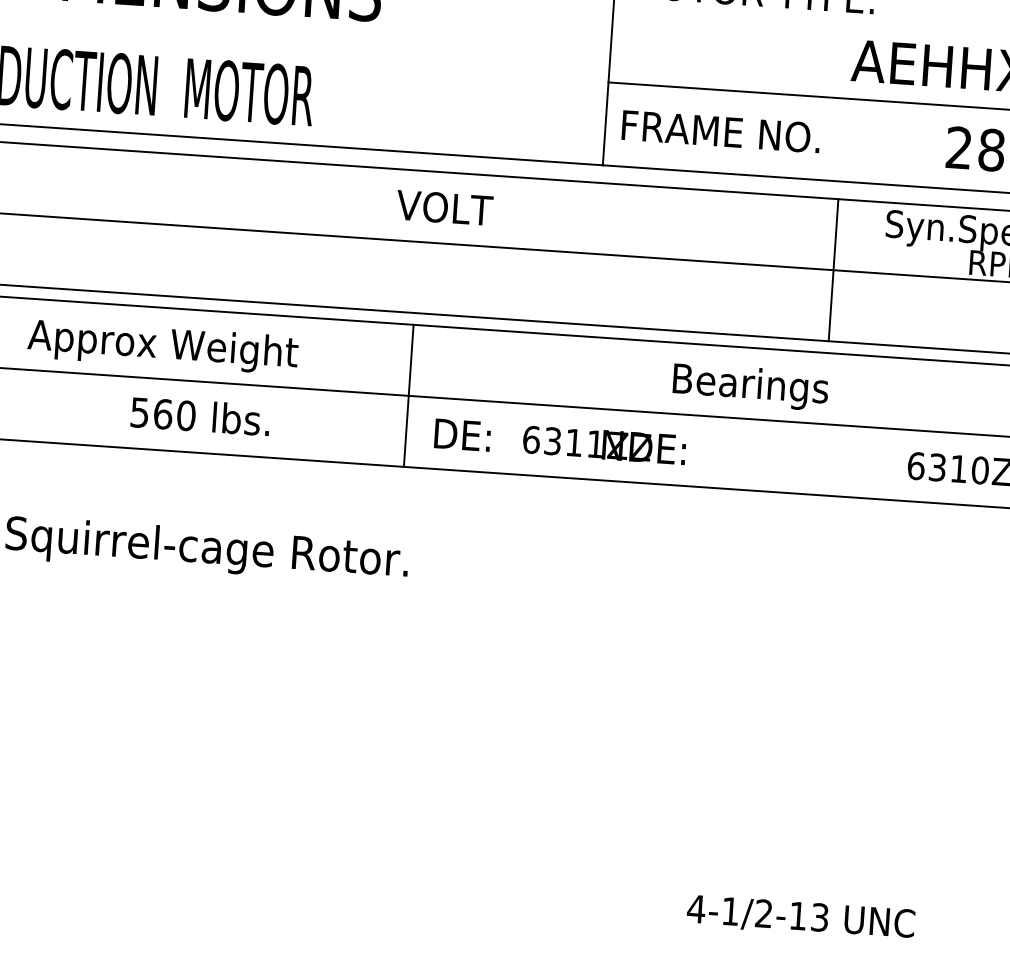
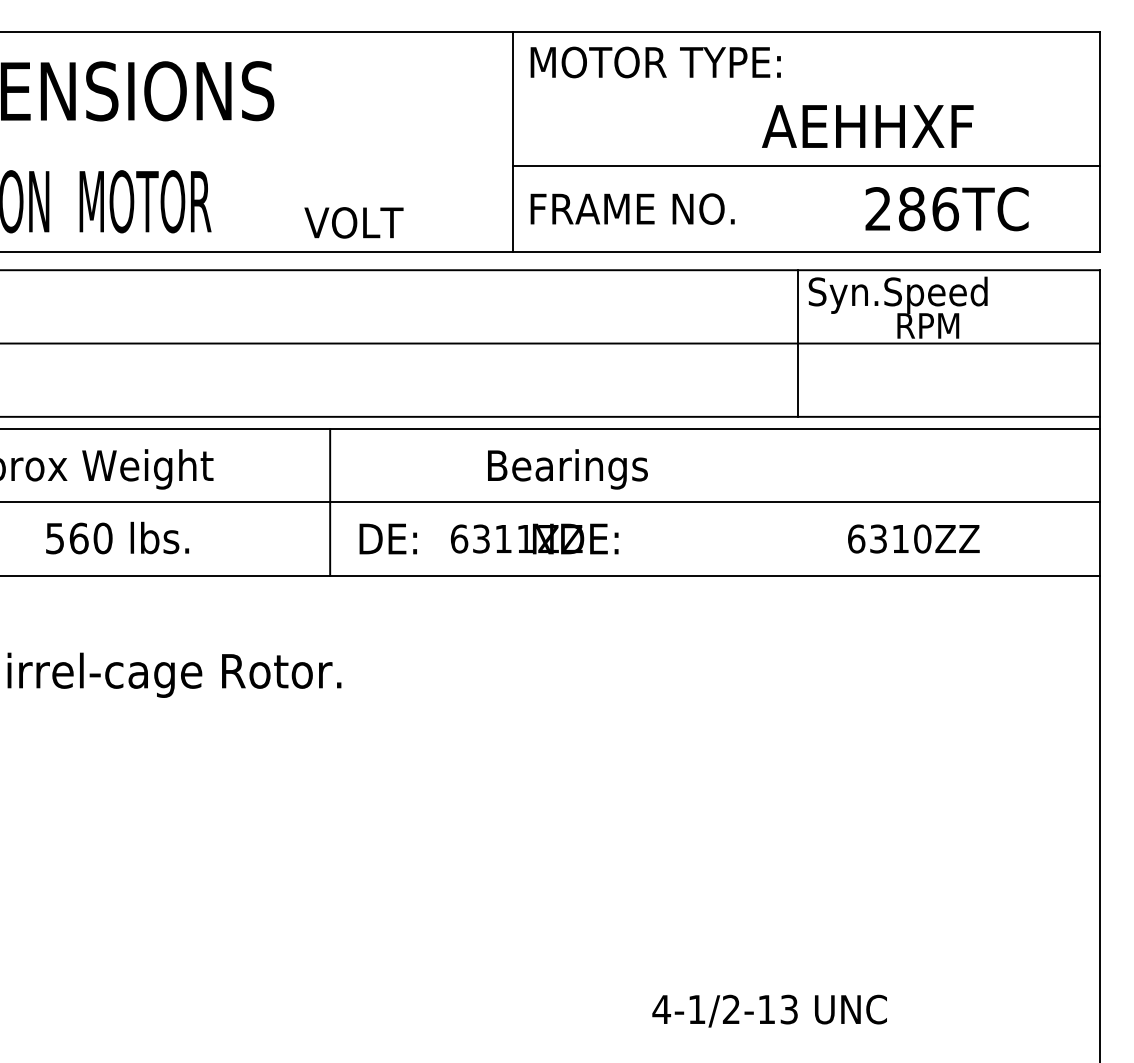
text: (444, 207) -> (353, 222), moved
line: (833, 270) -> (797, 343), moved
text: (750, 387) -> (567, 469), moved

